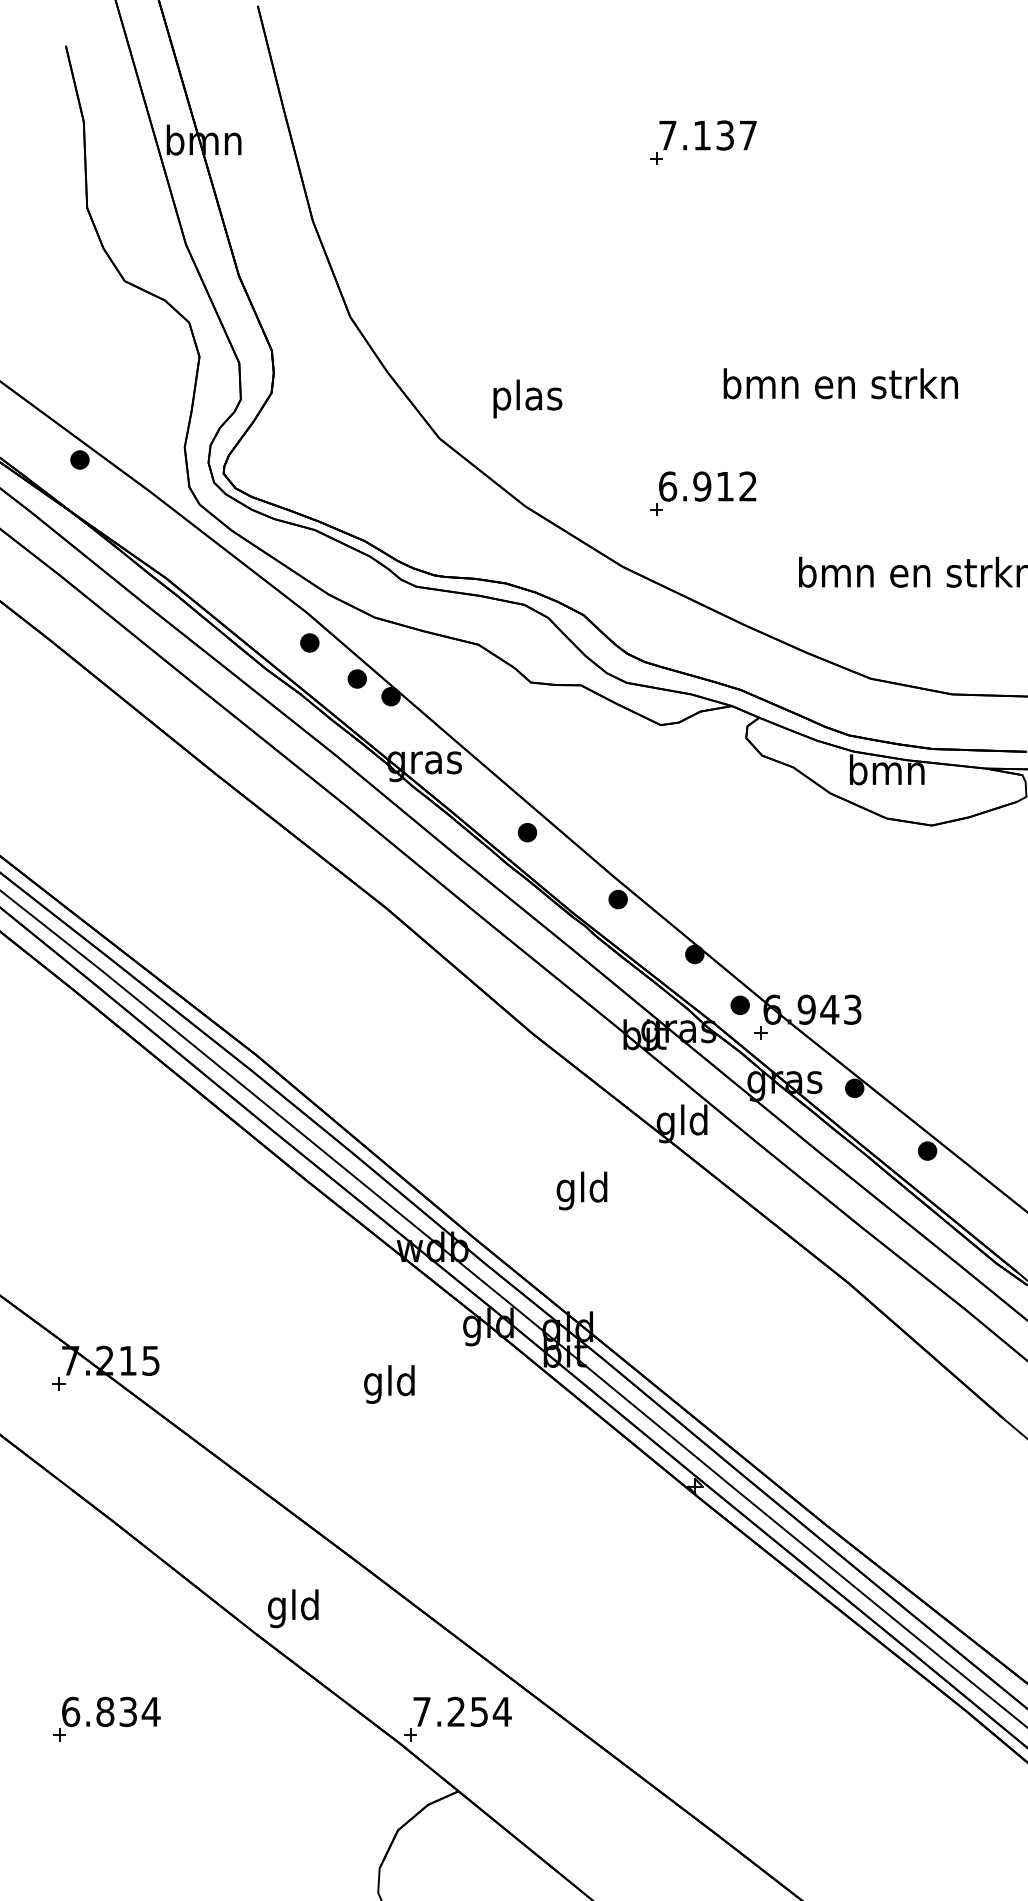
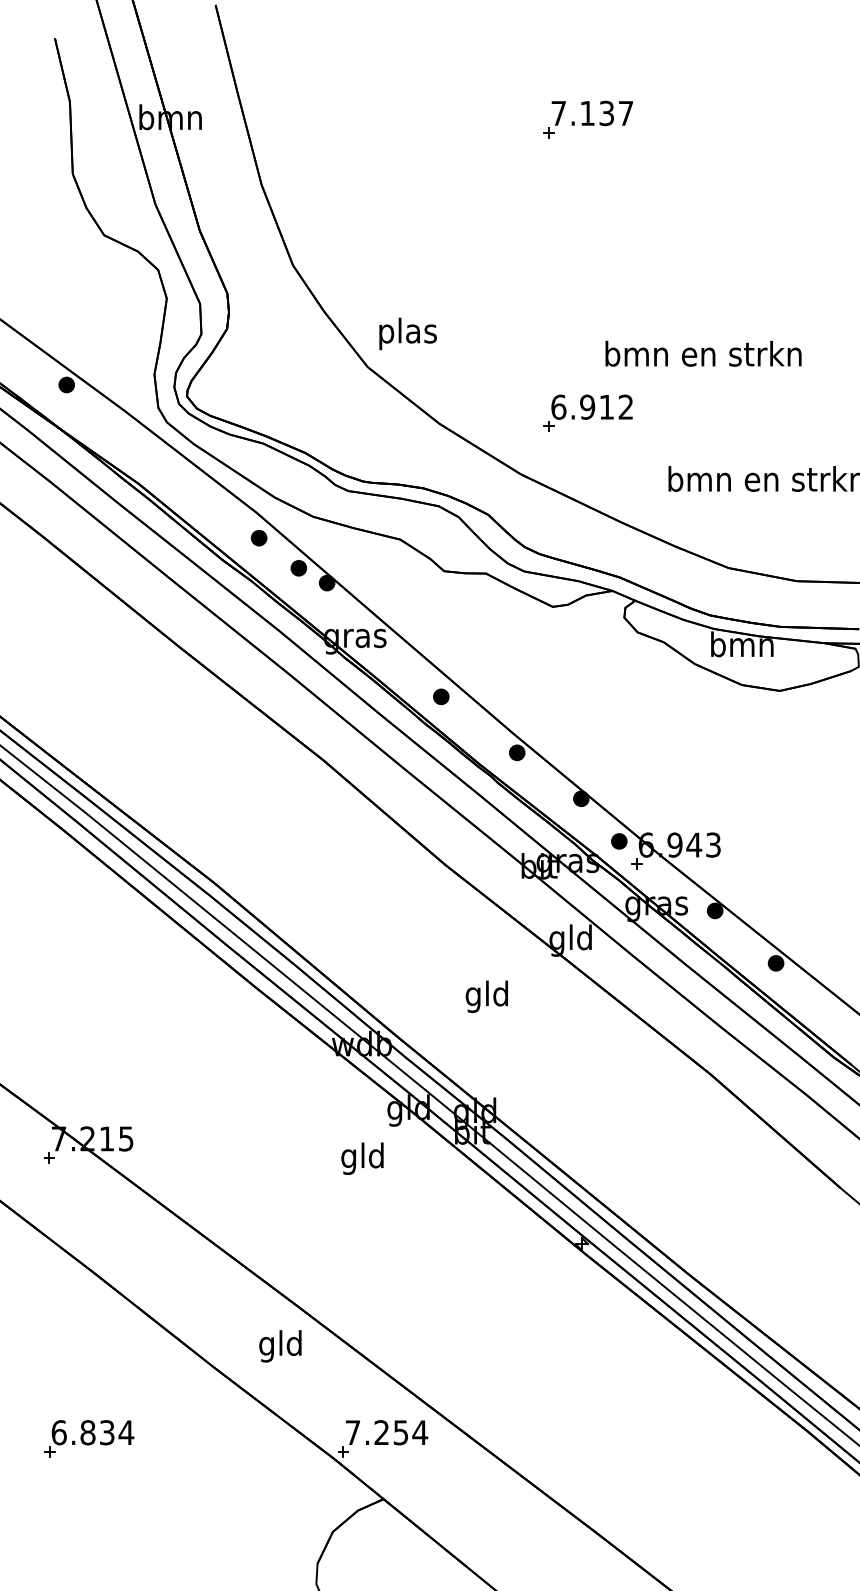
text: (840, 383) -> (703, 353), moved
text: (527, 398) -> (407, 333), moved
text: (389, 1384) -> (362, 1158), moved
text: (293, 1608) -> (280, 1346), moved

